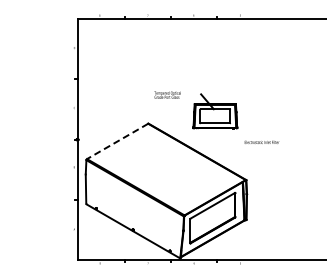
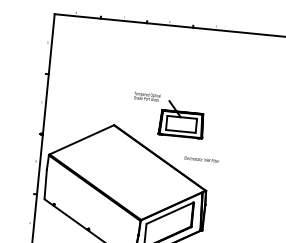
text: (167, 94) -> (147, 96), moved
line: (117, 141) -> (81, 139), dashed -> solid
text: (261, 141) -> (201, 158), moved

